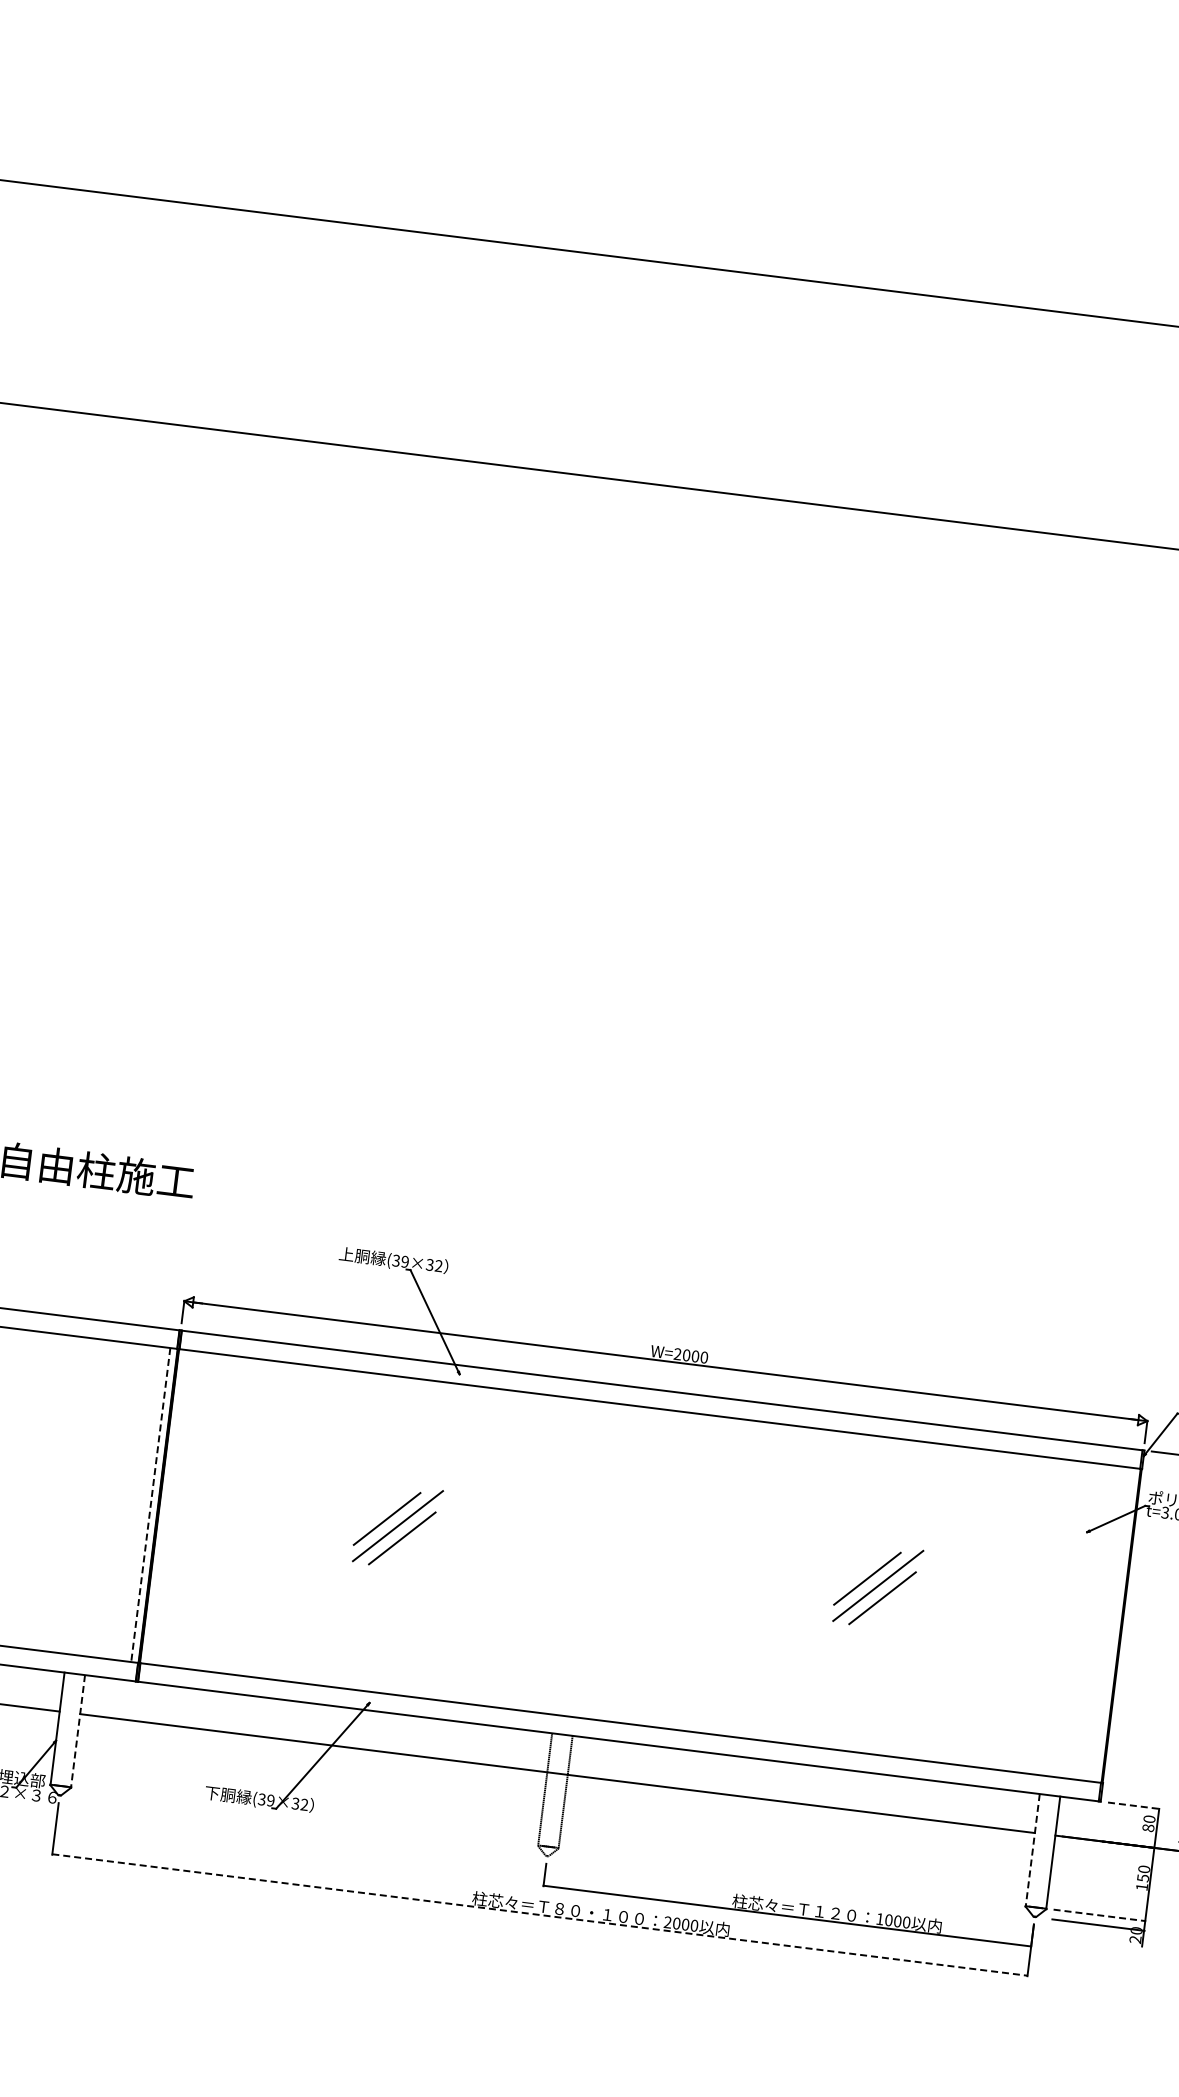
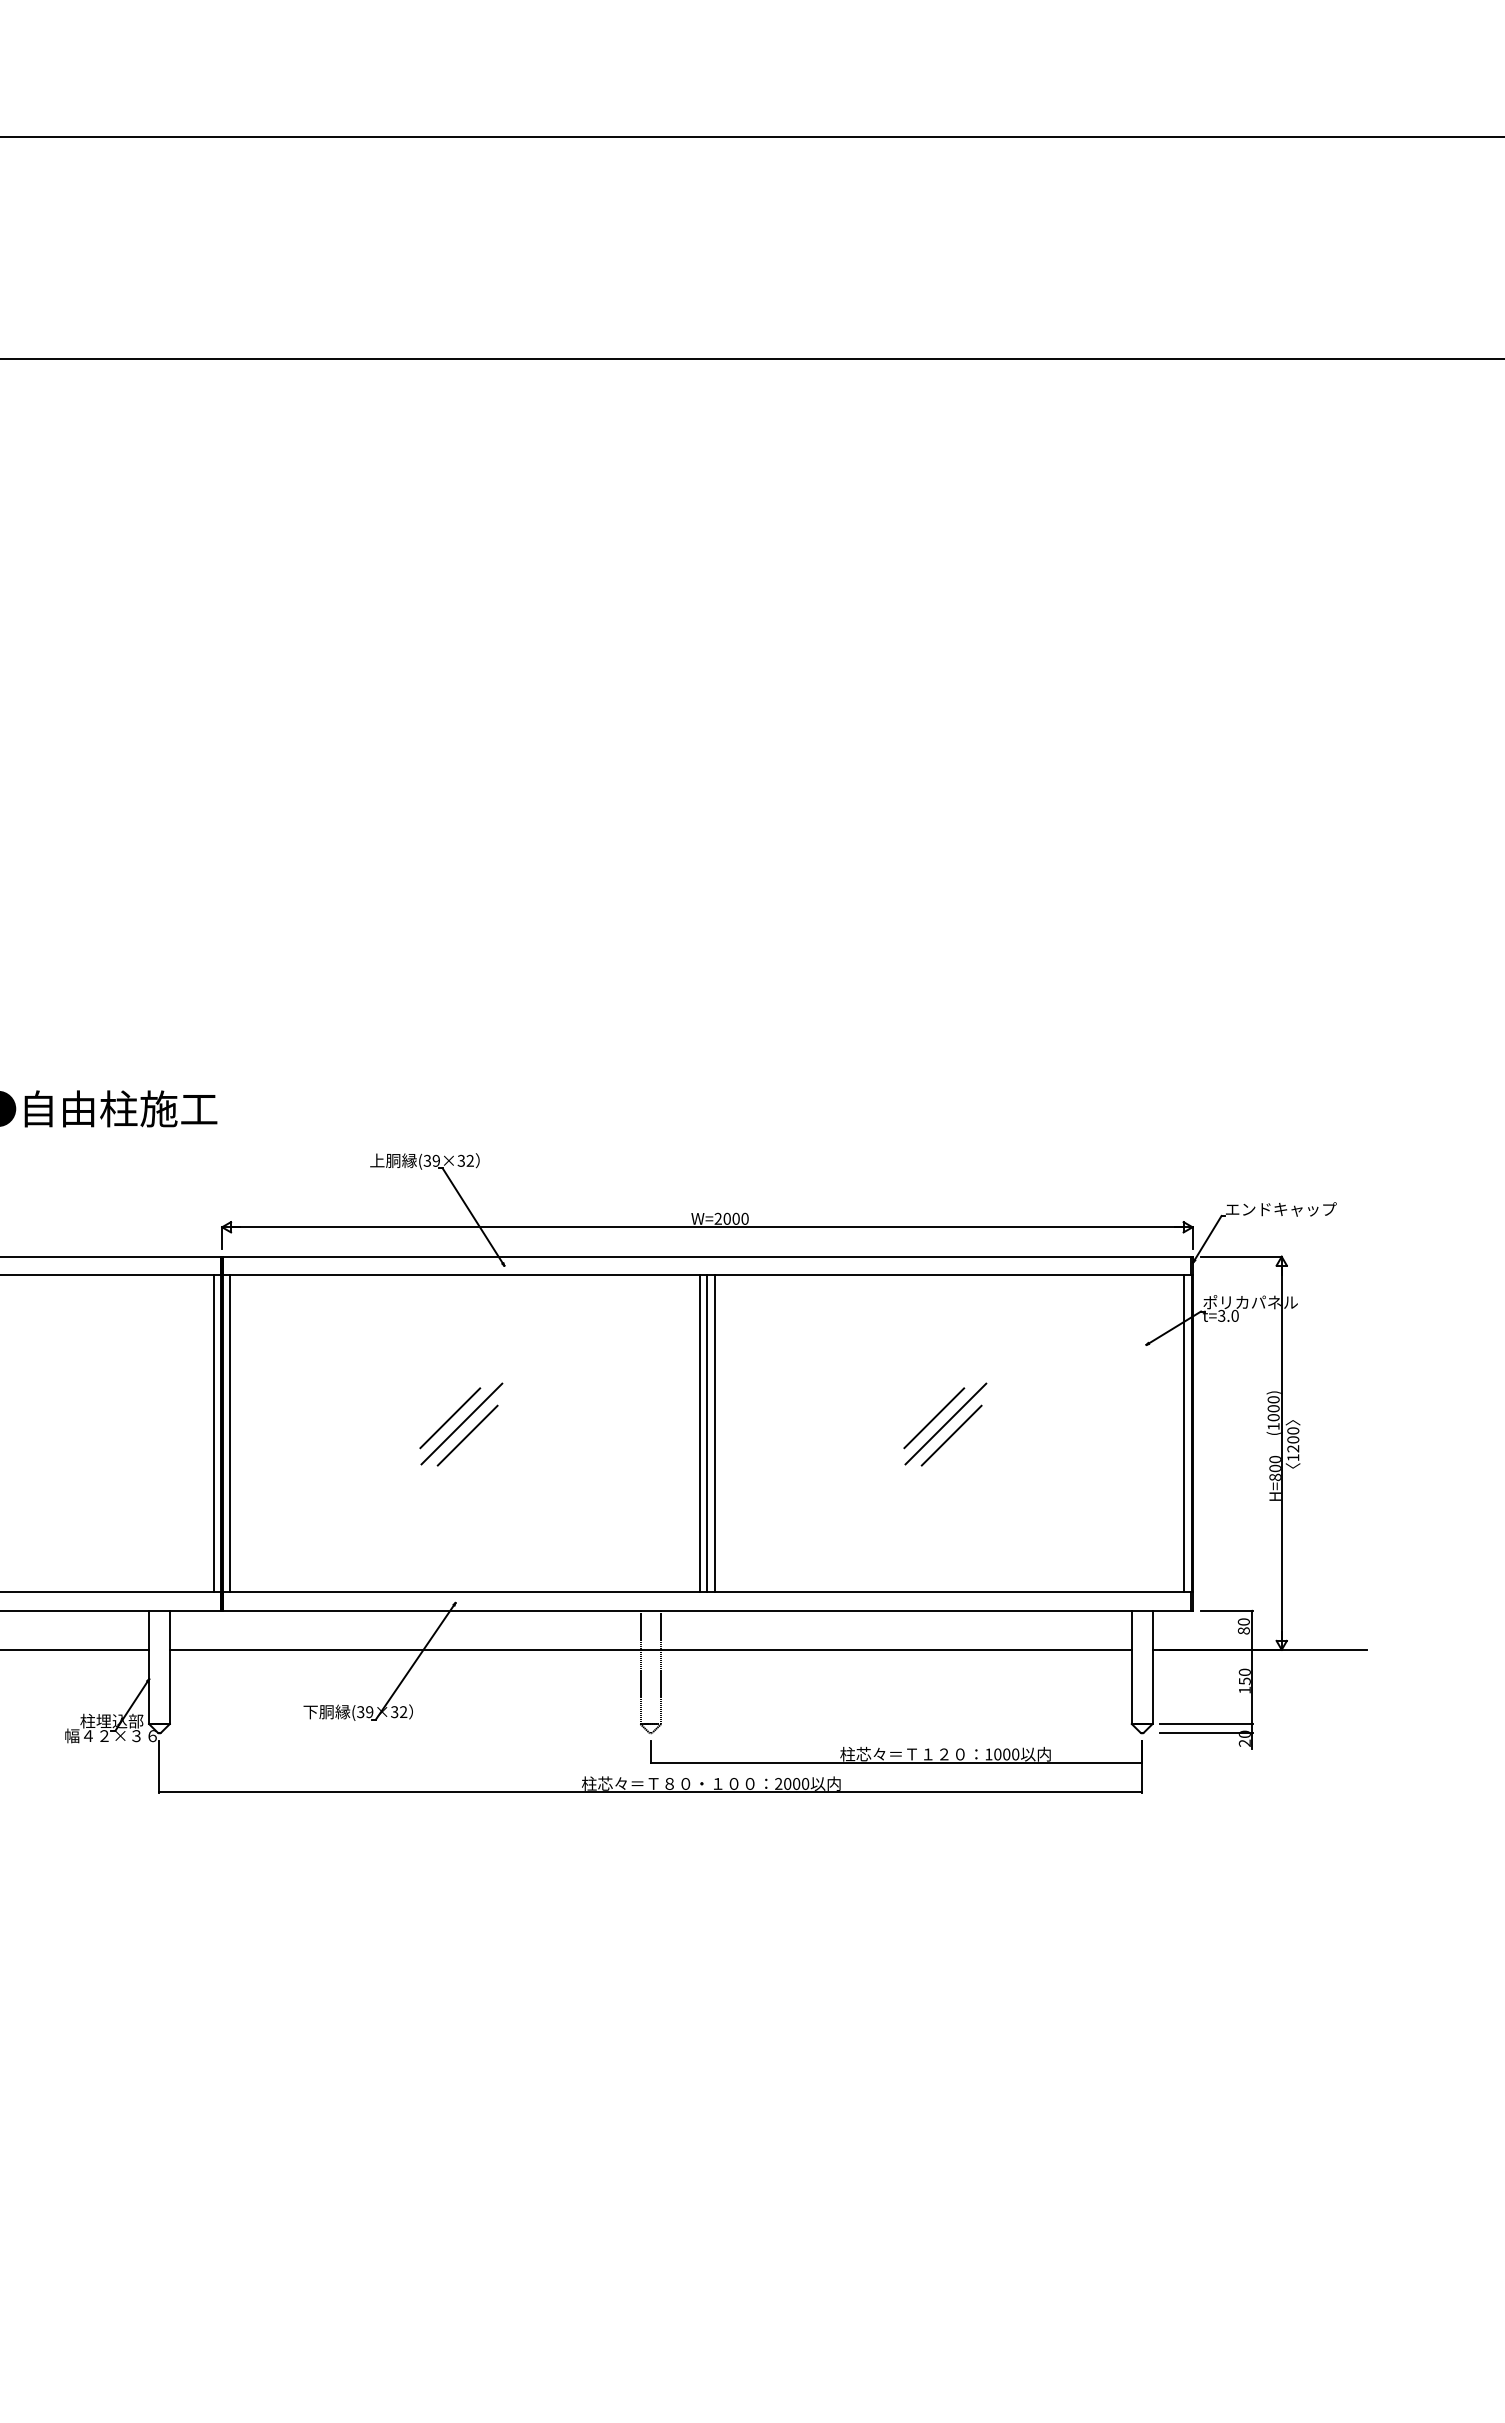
line: (151, 1505) -> (214, 1434), dashed -> solid
line: (167, 1506) -> (230, 1433), added
line: (632, 1564) -> (699, 1433), added
line: (640, 1565) -> (707, 1433), added
line: (647, 1566) -> (714, 1433), added
line: (1113, 1624) -> (1184, 1433), added
line: (77, 1731) -> (169, 1667), dashed -> solid
line: (1134, 1805) -> (1227, 1610), dashed -> solid
line: (1032, 1850) -> (1131, 1667), dashed -> solid
line: (540, 1915) -> (651, 1792), dashed -> solid
line: (1099, 1915) -> (1206, 1723), dashed -> solid

